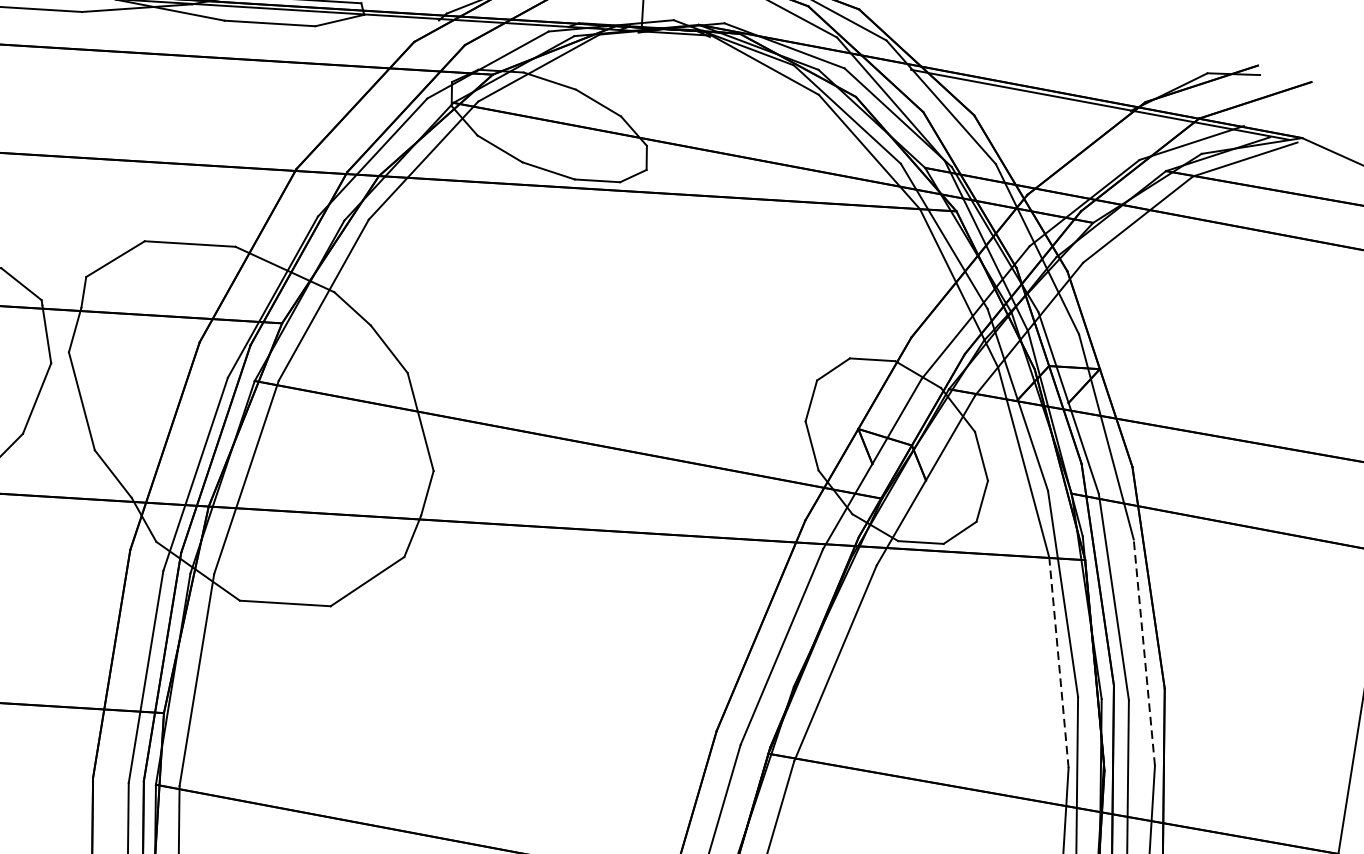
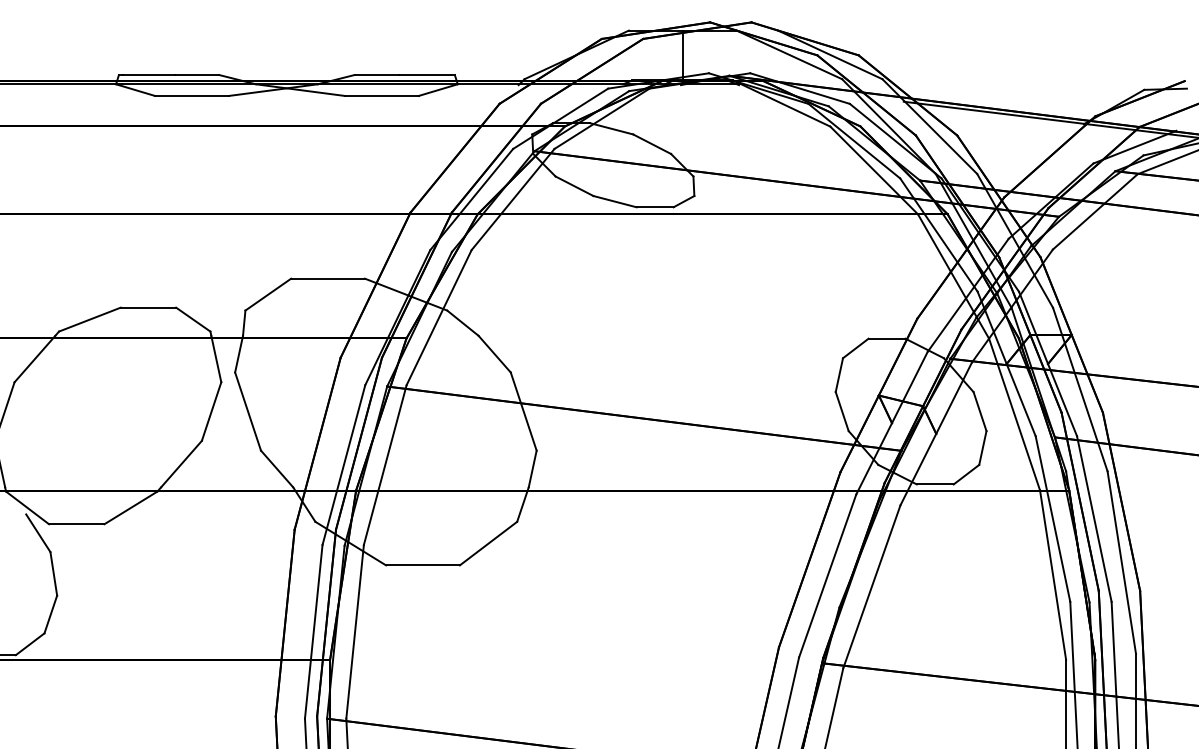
line: (1143, 652) -> (1121, 562), dashed -> solid
line: (1059, 663) -> (1053, 575), dashed -> solid

